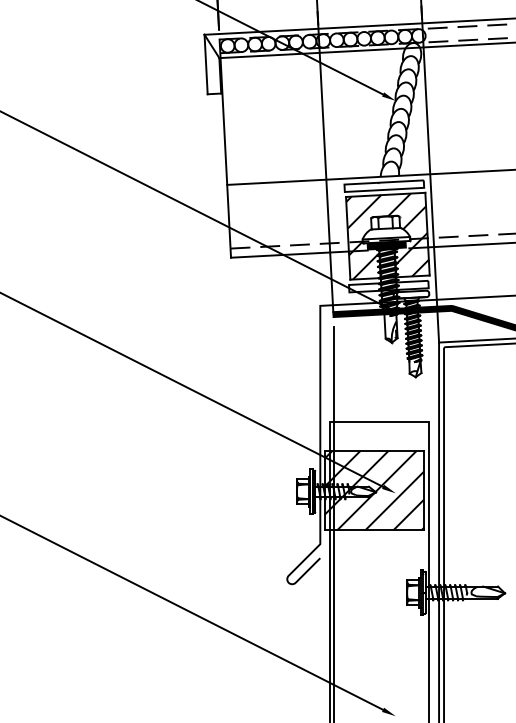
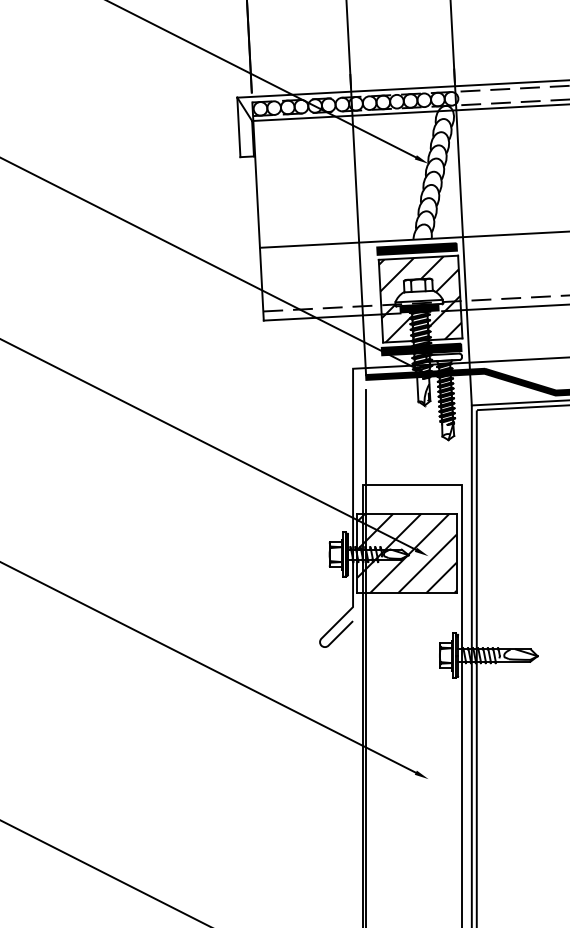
fill: (383, 185) -> (416, 248), added
fill: (388, 286) -> (421, 349), added

